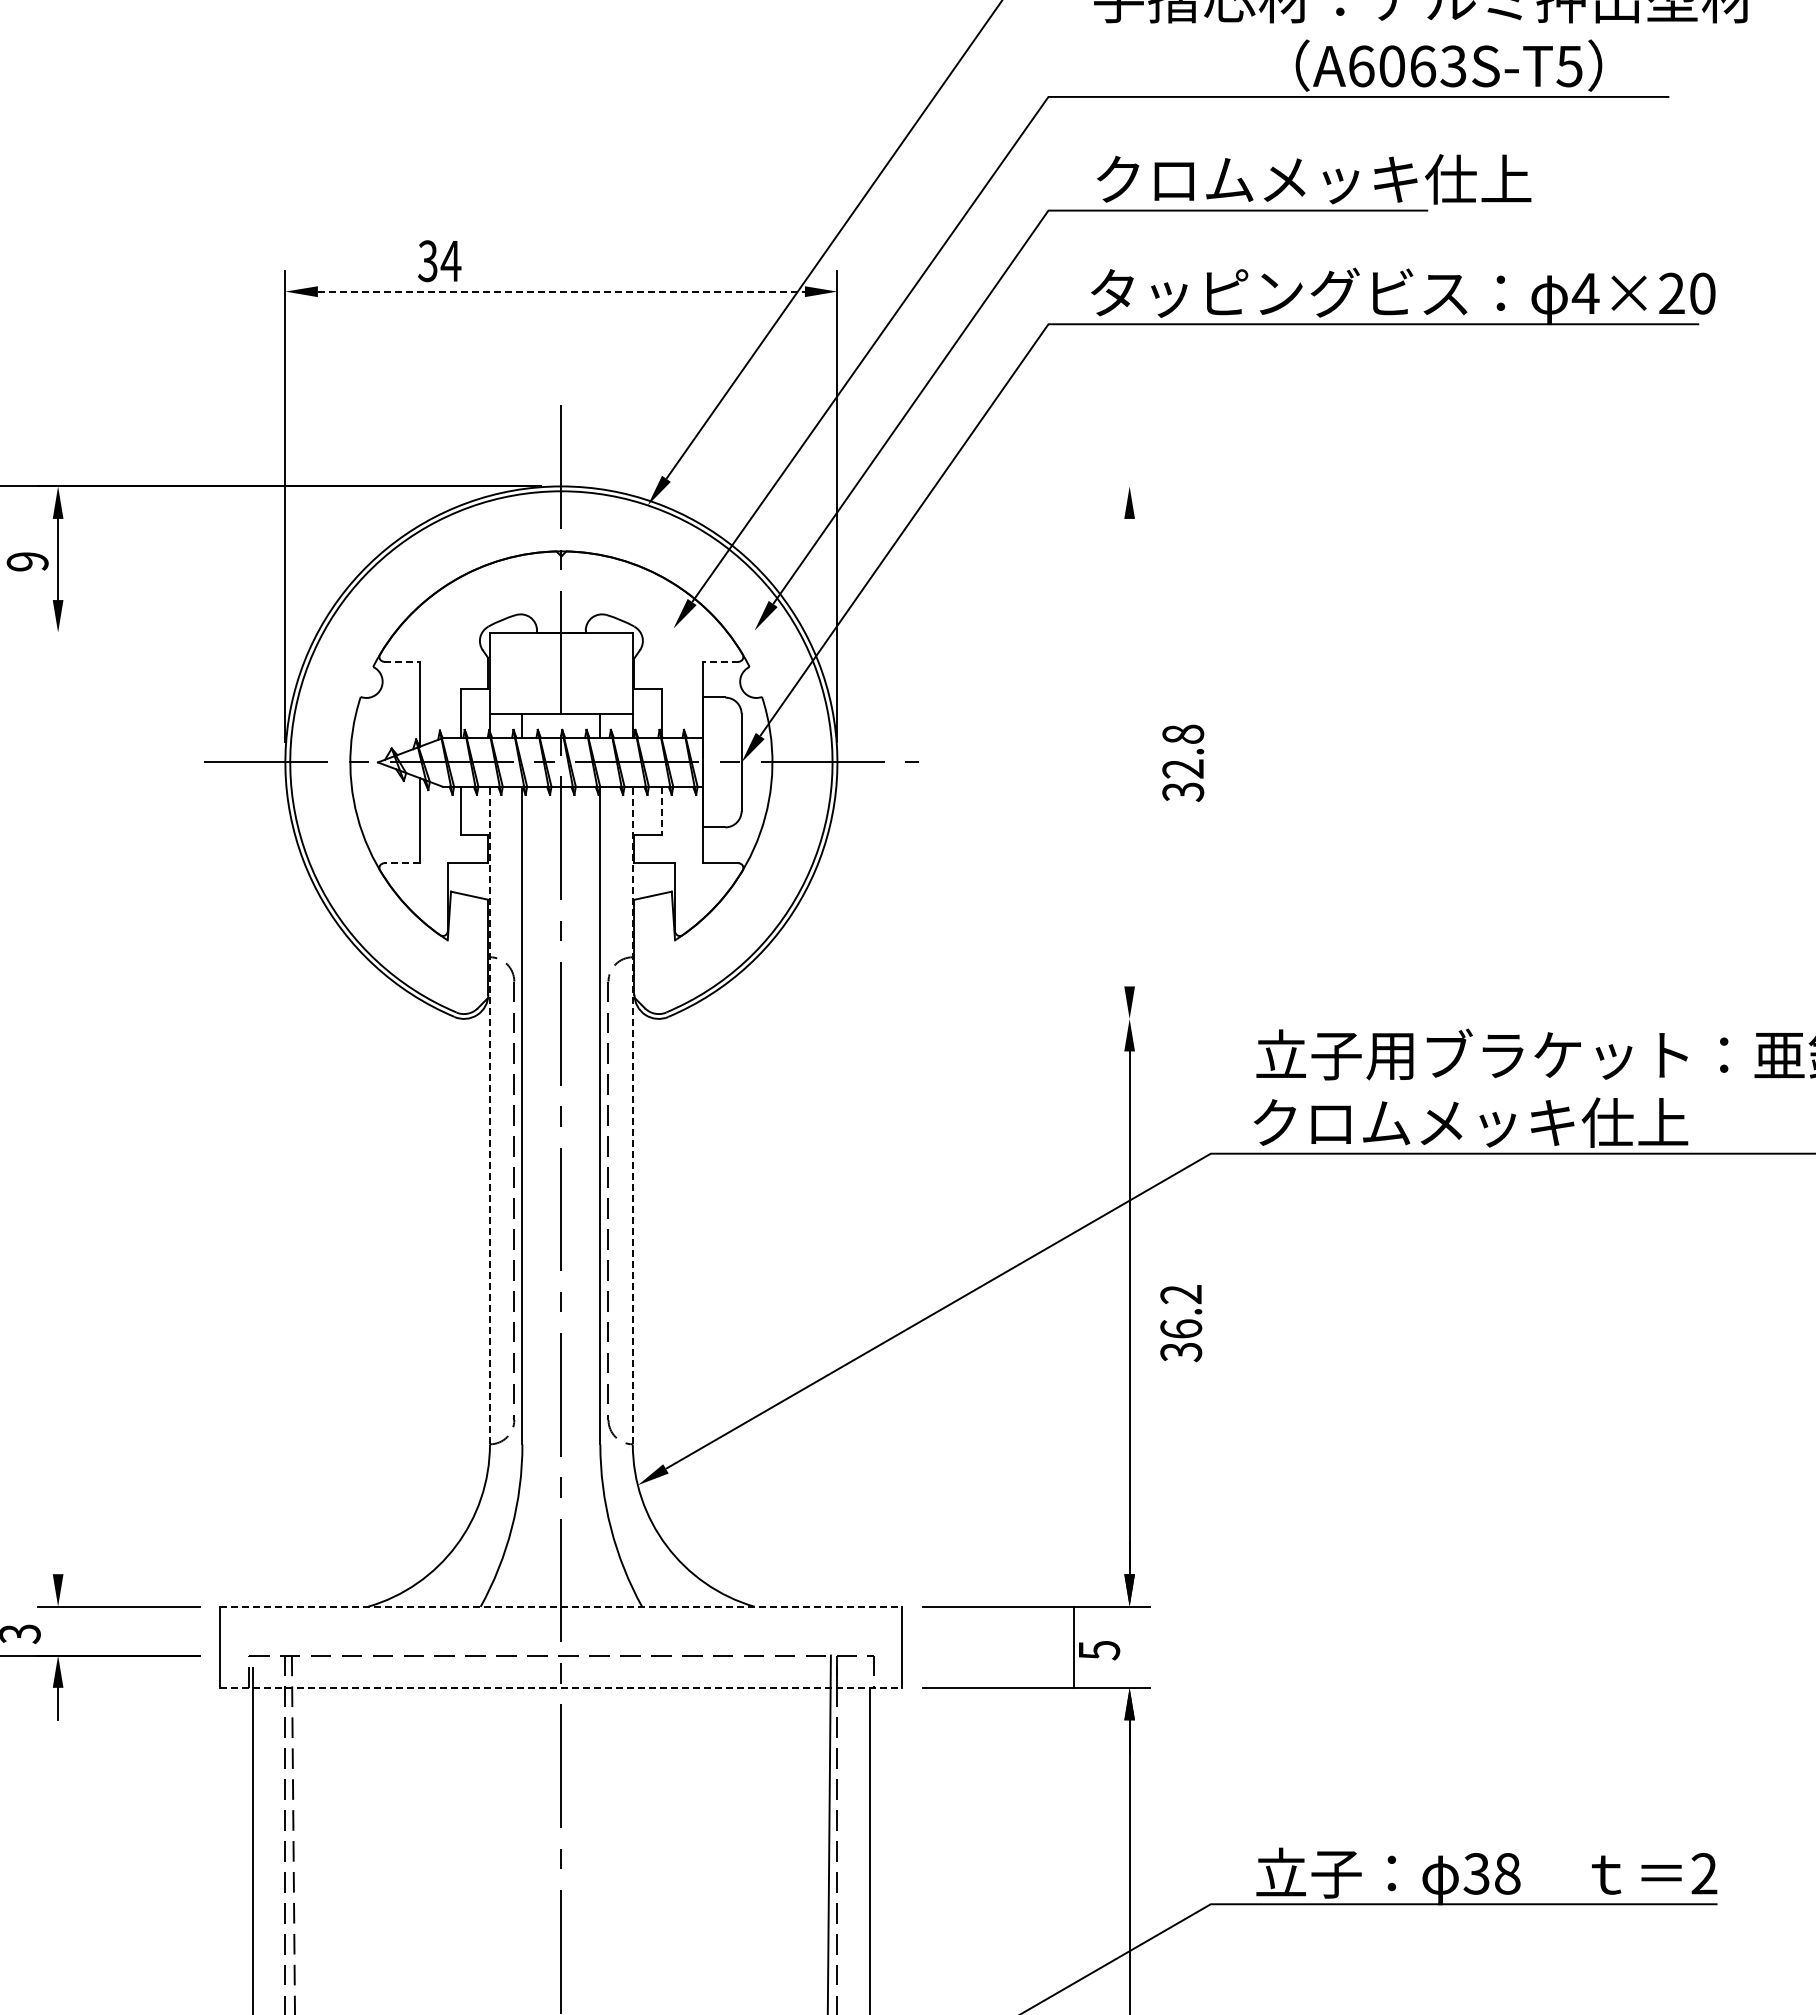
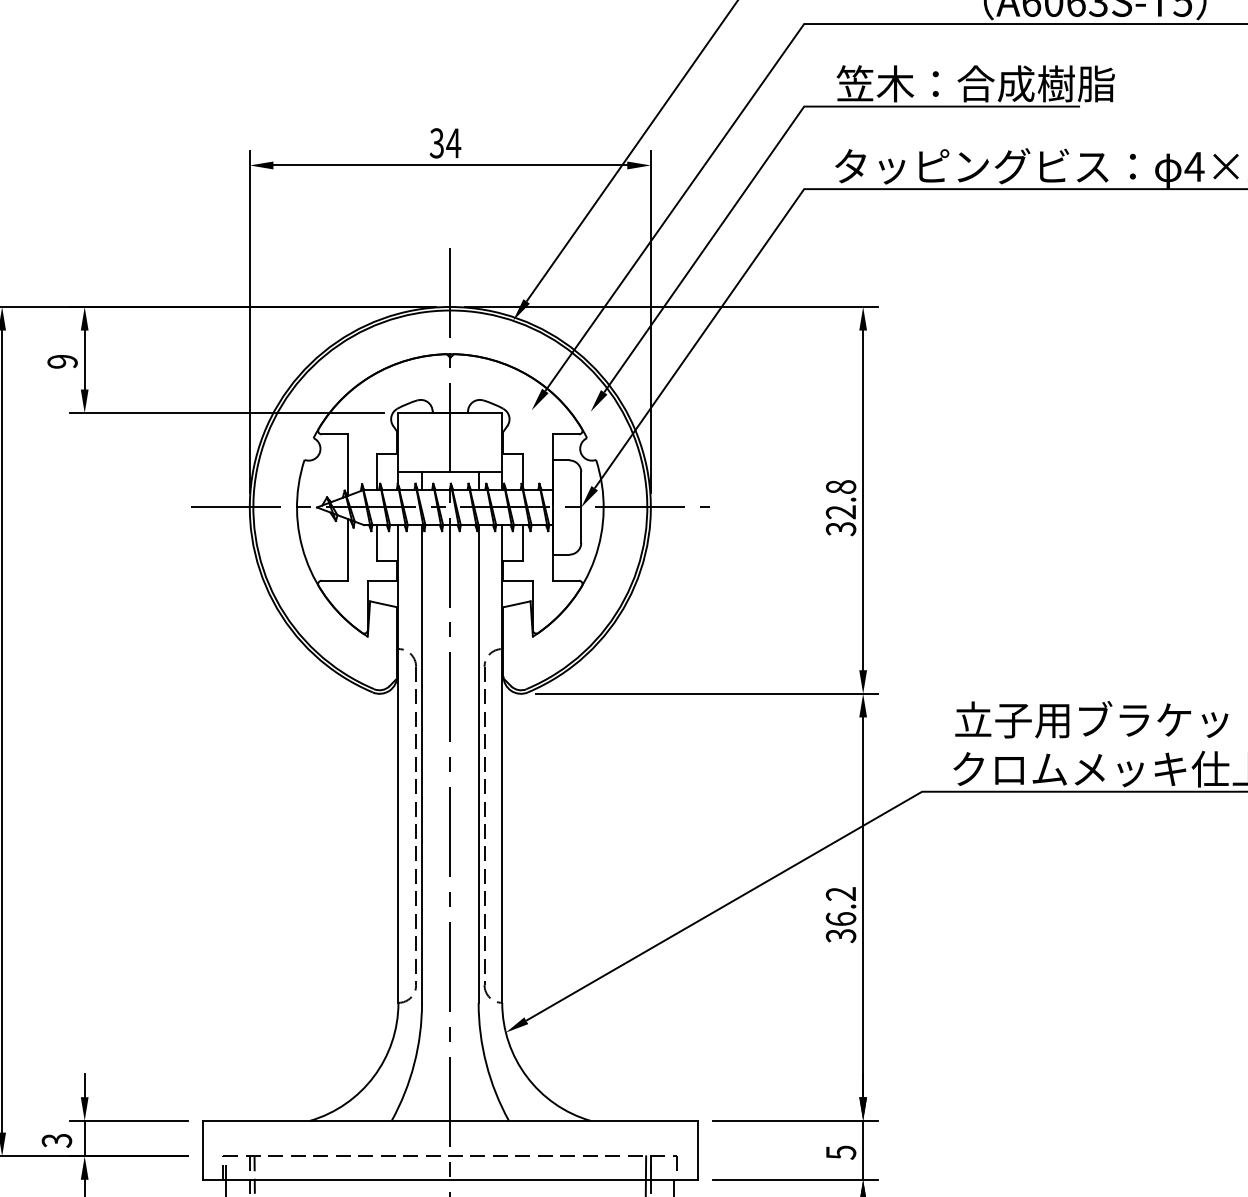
text: (1312, 178) -> (996, 83), クロムメッキ仕上 -> 笠木：合成樹脂
text: (439, 261) -> (445, 143), moved
line: (561, 291) -> (450, 165), dashed -> solid
line: (865, 486) -> (671, 307), added
line: (253, 632) -> (226, 413), added
line: (402, 661) -> (334, 434), dashed -> solid
line: (720, 661) -> (565, 434), dashed -> solid
line: (1129, 752) -> (863, 500), added
text: (1183, 763) -> (841, 508), moved
line: (662, 811) -> (523, 543), dashed -> solid
line: (402, 863) -> (334, 580), dashed -> solid
line: (914, 1018) -> (706, 693), added
line: (489, 1115) -> (398, 763), dashed -> solid
line: (632, 1115) -> (501, 763), dashed -> solid
text: (1181, 1323) -> (841, 915), moved
line: (58, 1557) -> (84, 1085), added
line: (561, 1606) -> (450, 1120), dashed -> solid
line: (58, 1630) -> (84, 1138), added
line: (1073, 1646) -> (863, 1149), moved
line: (561, 1687) -> (450, 1179), dashed -> solid

